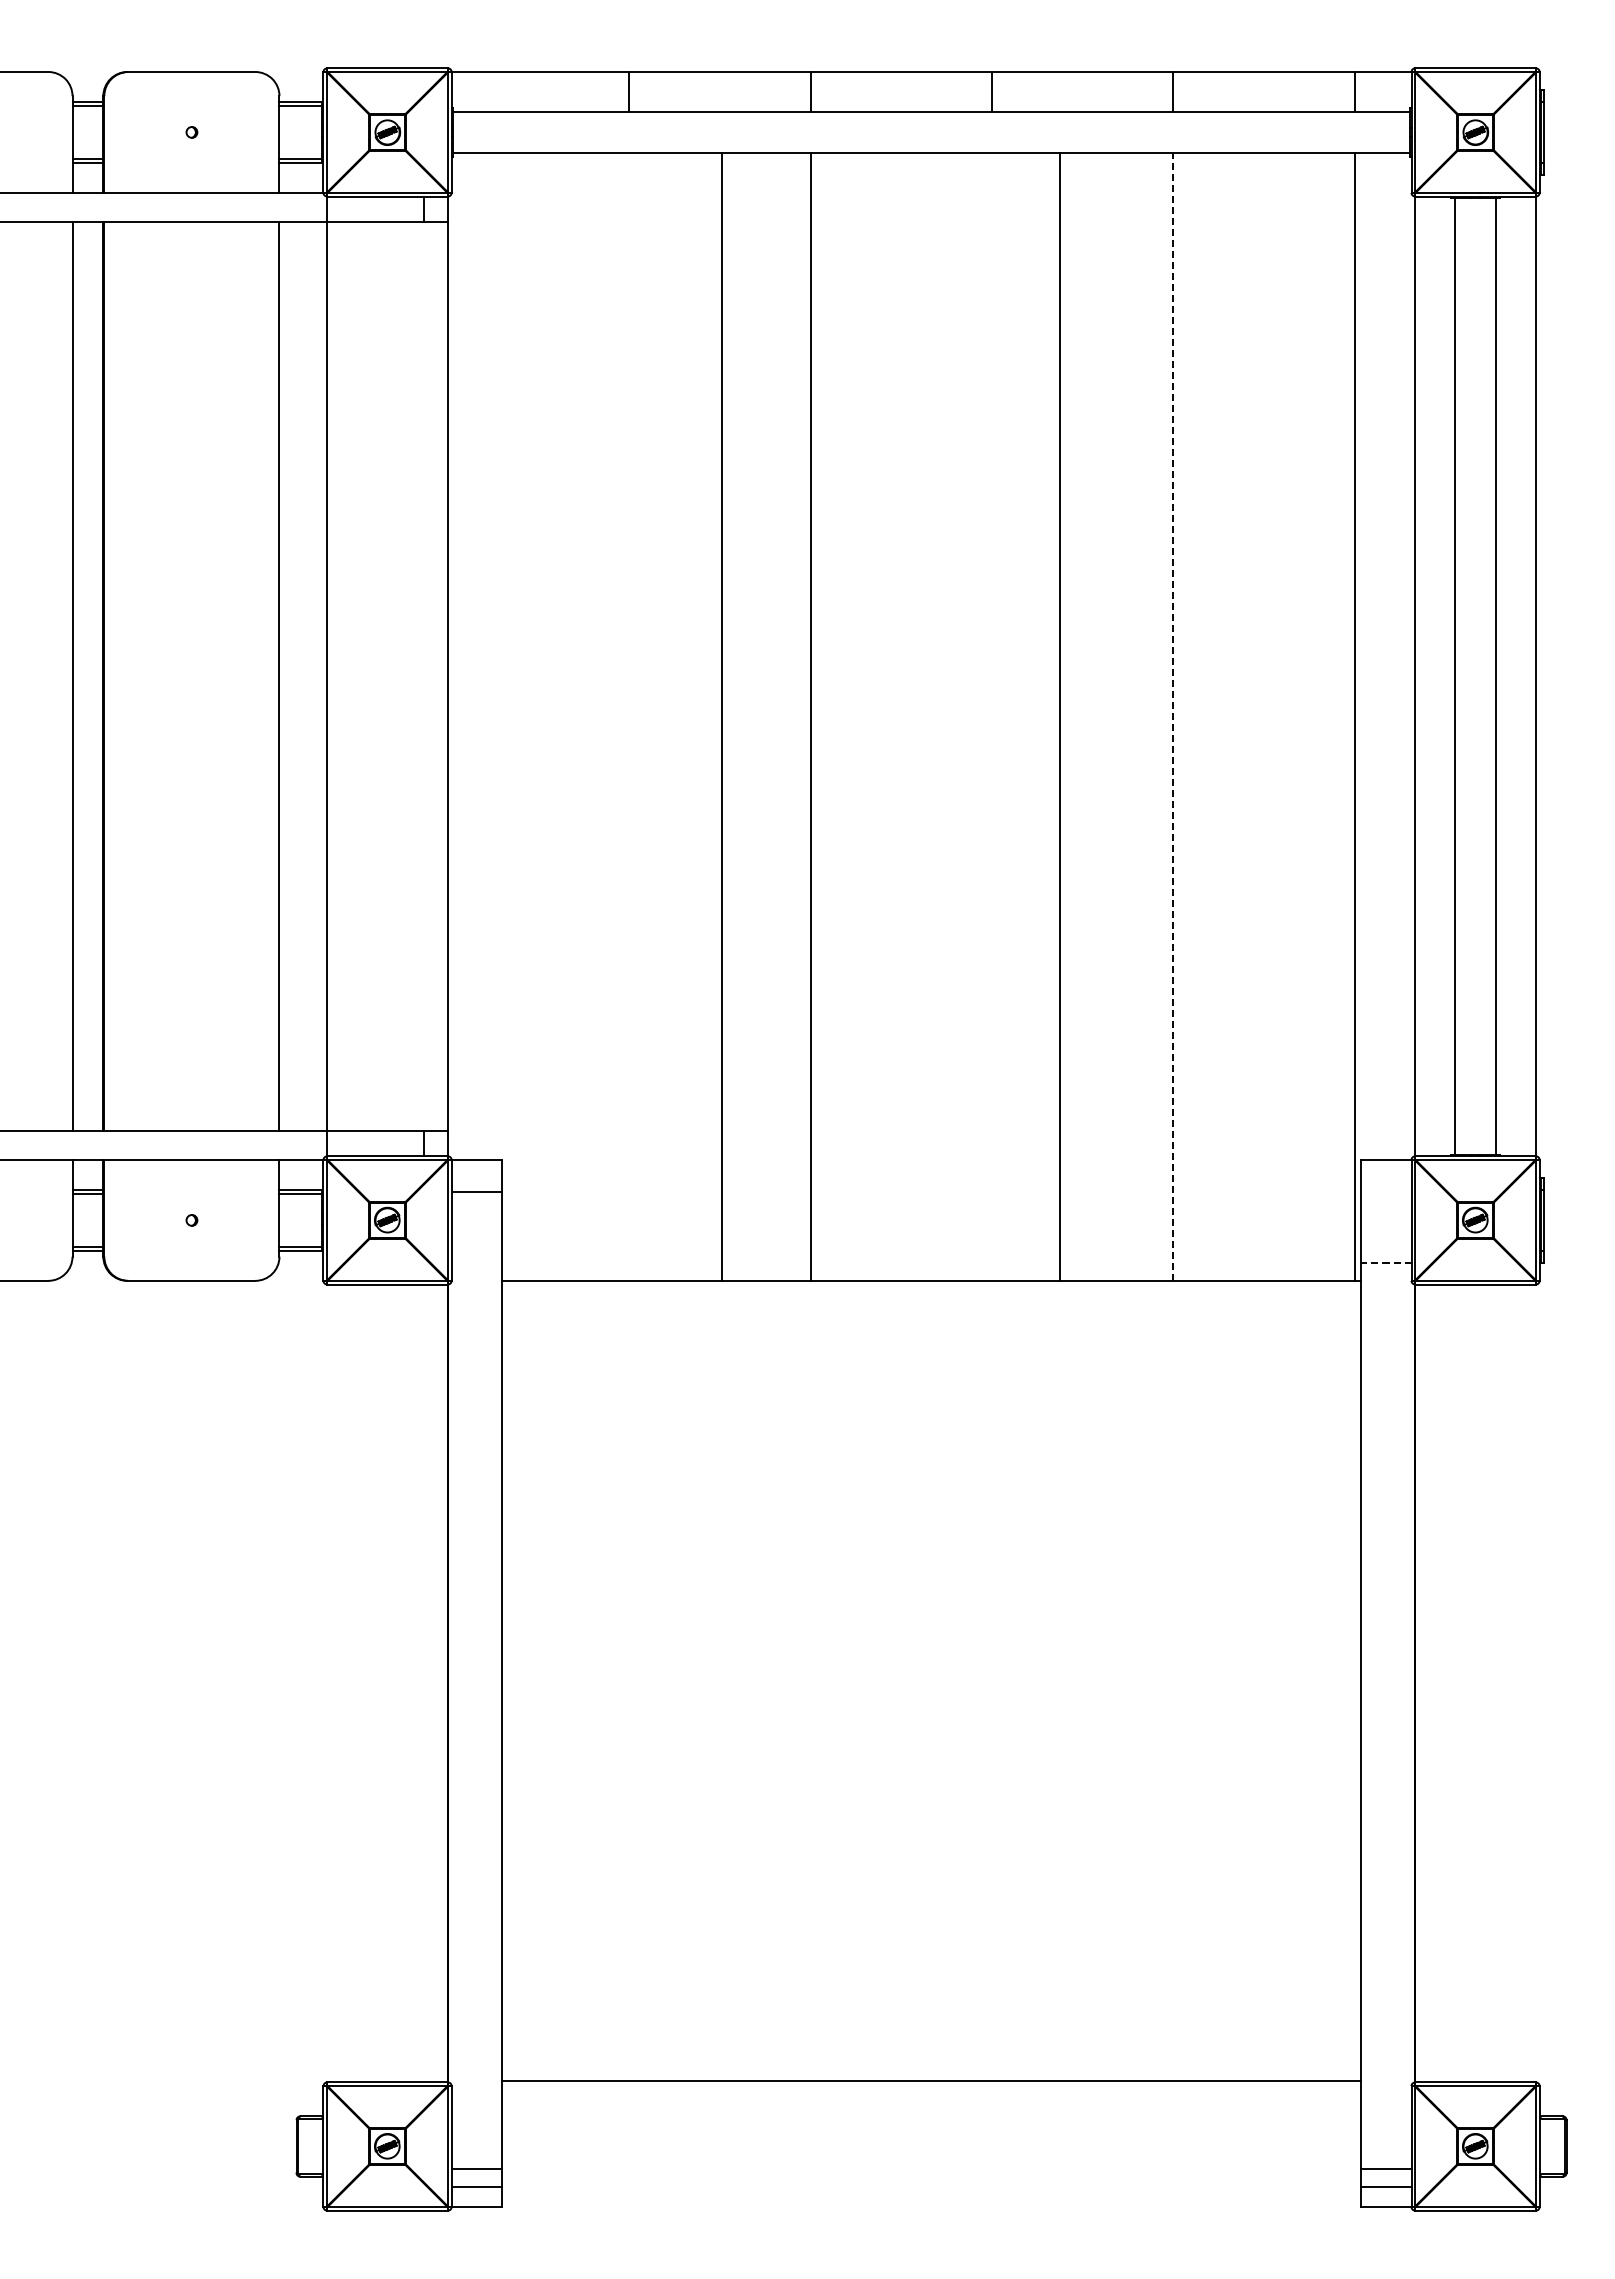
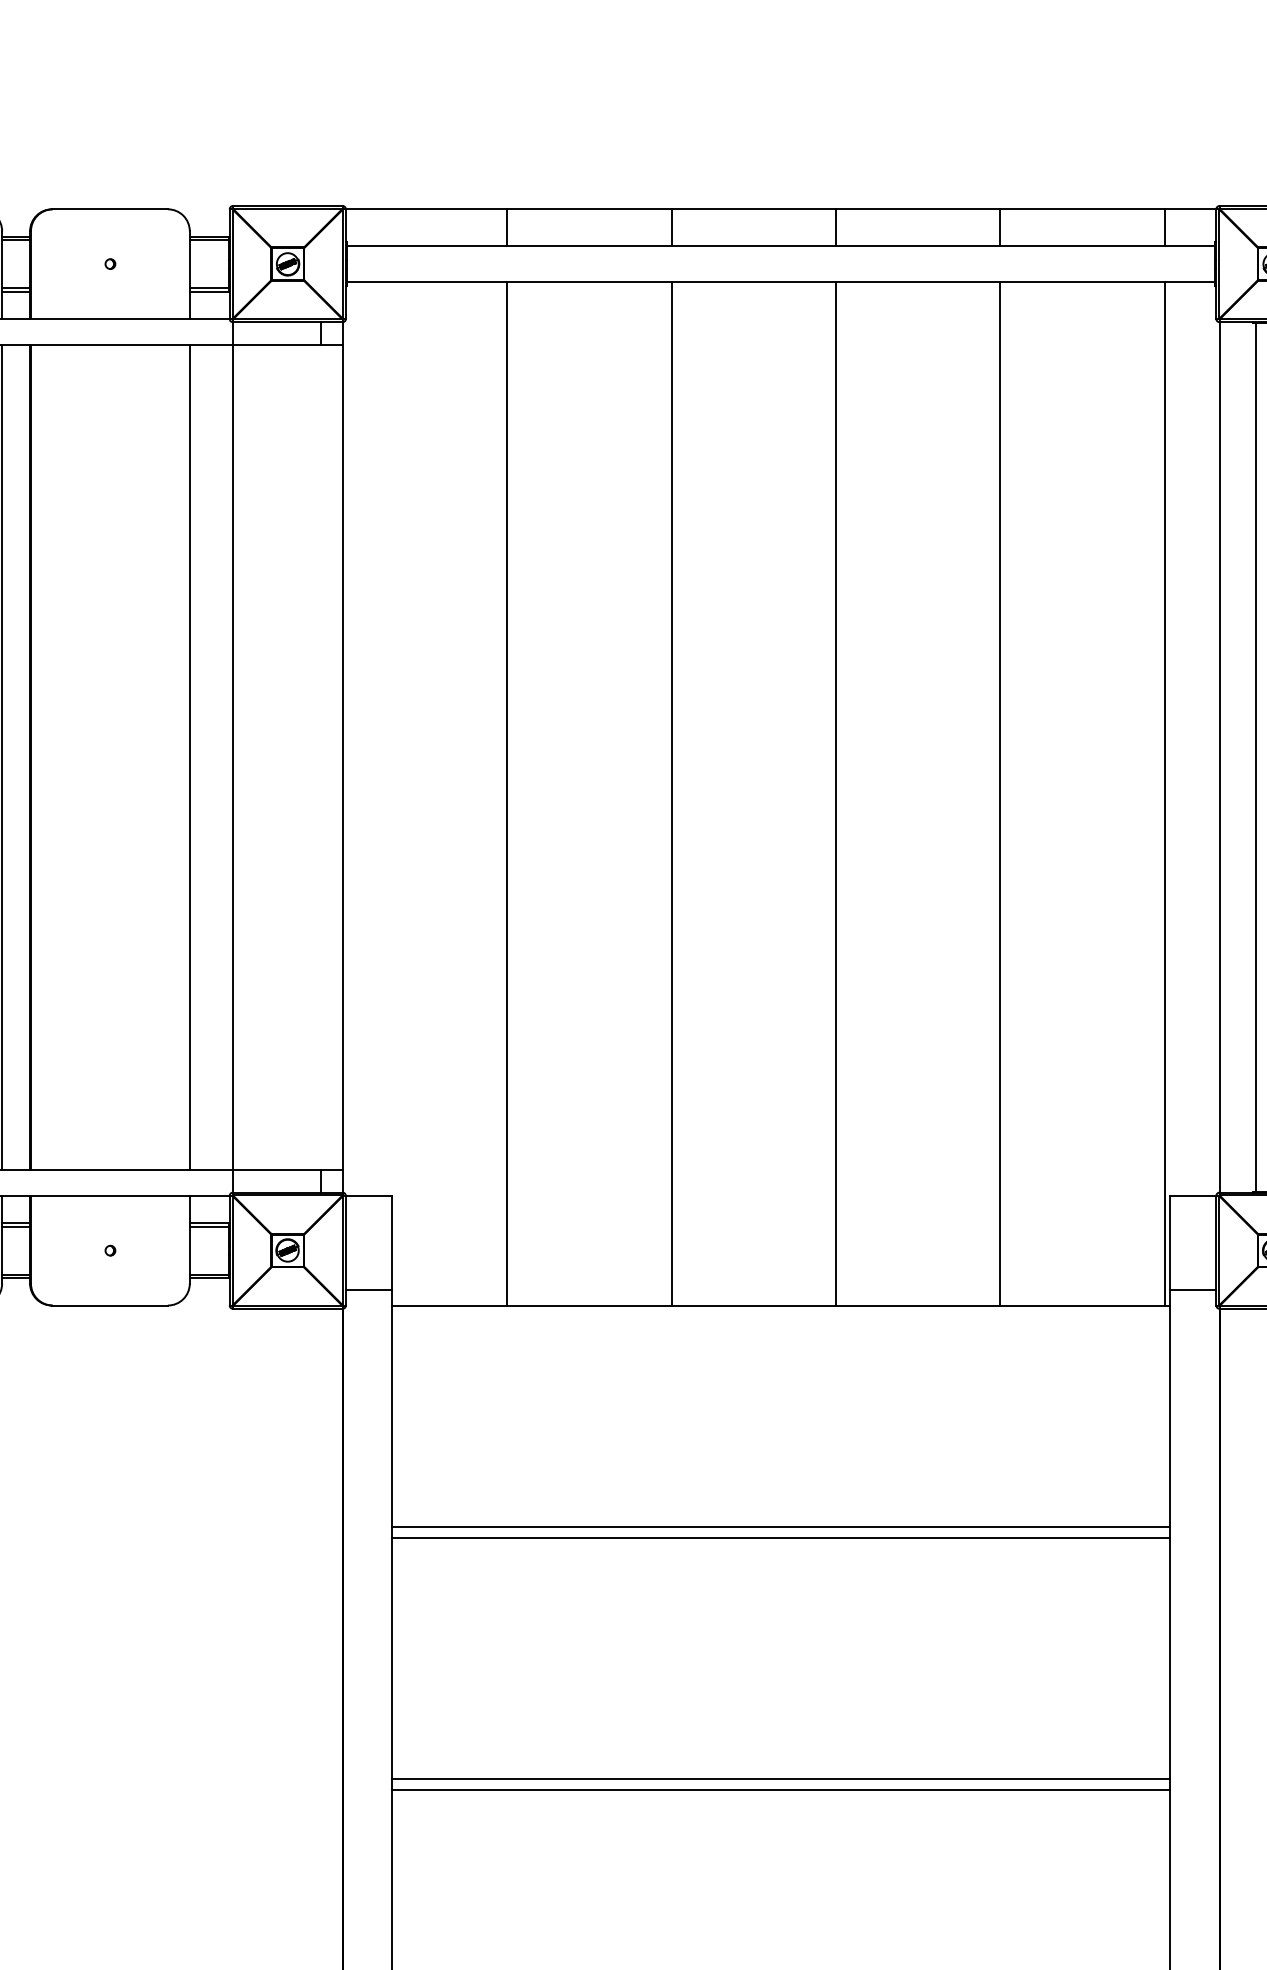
line: (722, 716) -> (507, 793), moved
line: (1060, 716) -> (836, 793), moved
line: (1173, 716) -> (1000, 793), dashed -> solid
line: (476, 1192) -> (368, 1289), moved
line: (1385, 1263) -> (1192, 1289), dashed -> solid
line: (931, 1525) -> (781, 1527), added
line: (931, 1537) -> (781, 1538), added
line: (931, 1803) -> (781, 1779), added
line: (931, 1815) -> (781, 1790), added

